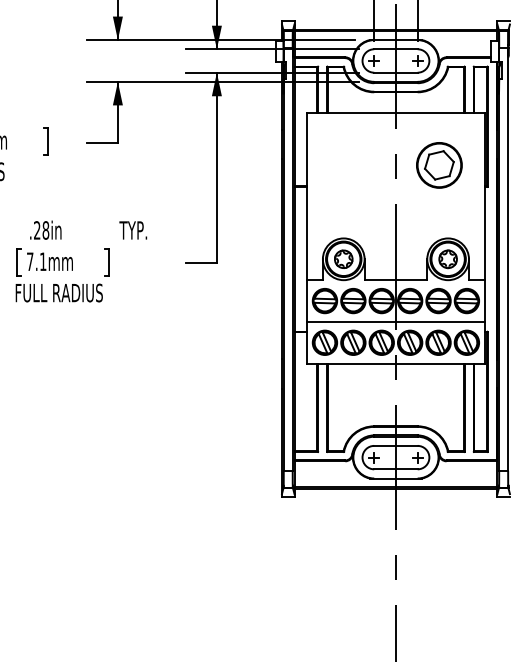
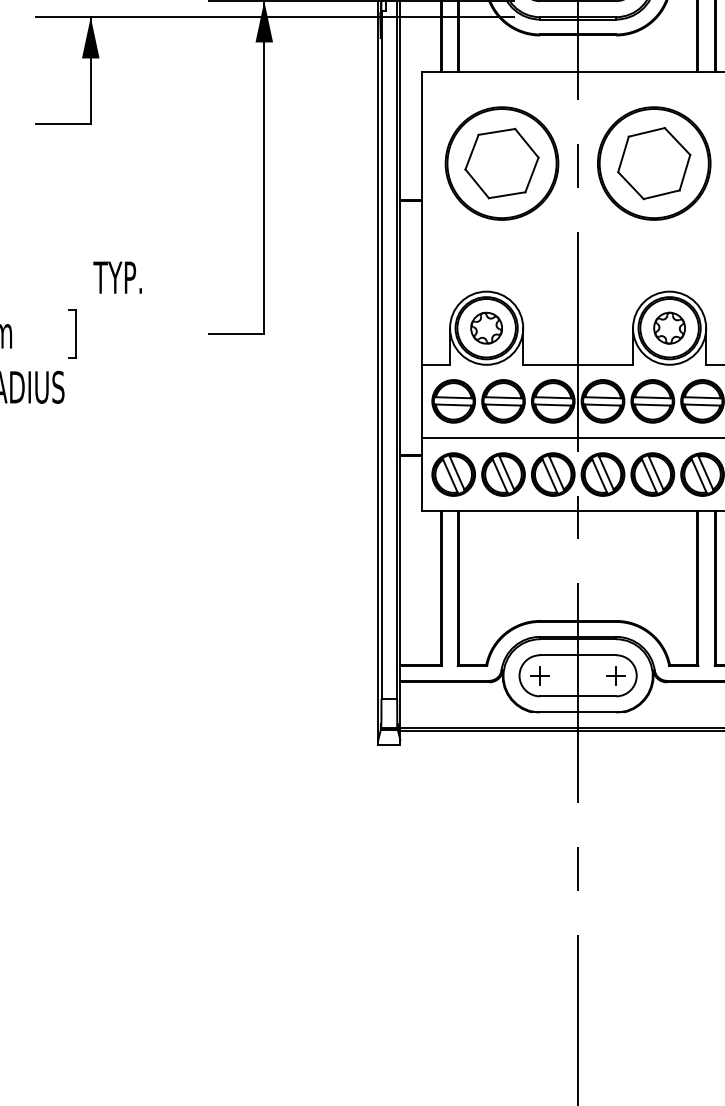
part: (352, 165) -> (501, 163), added
part: (439, 165) -> (654, 163), size x1.43

